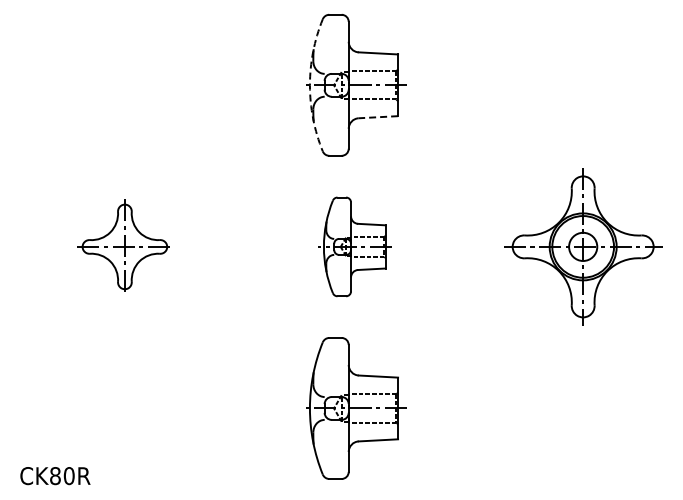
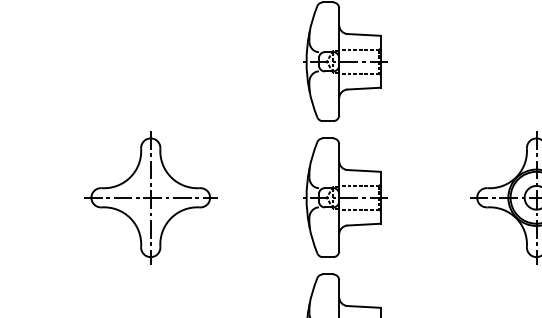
arc: (309, 85) -> (306, 61), dashed -> solid
line: (378, 117) -> (364, 88), dashed -> solid
part: (124, 246) -> (150, 197), size x1.67
part: (356, 246) -> (345, 197), size x1.43

